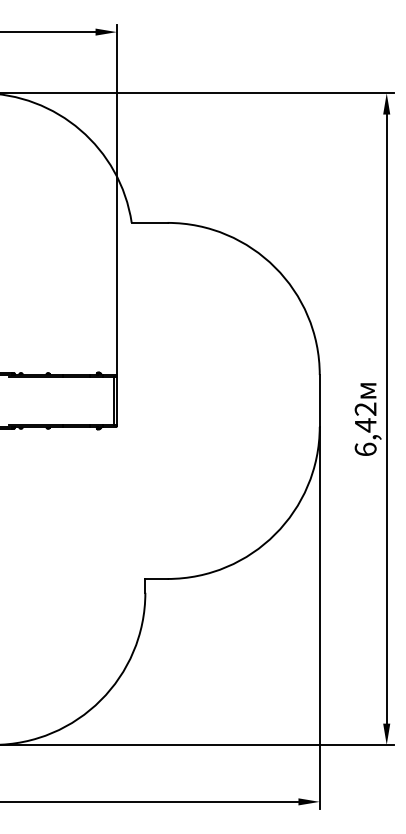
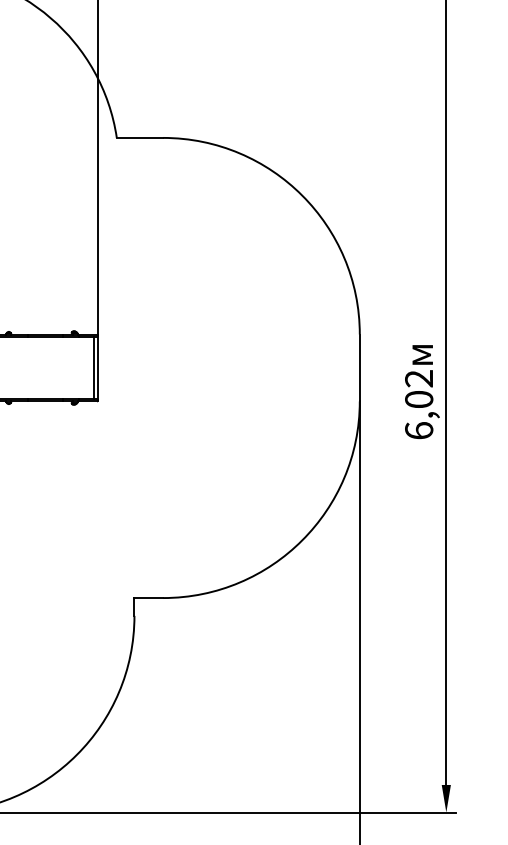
text: (365, 425) -> (418, 399), 6,42 -> 6,02

